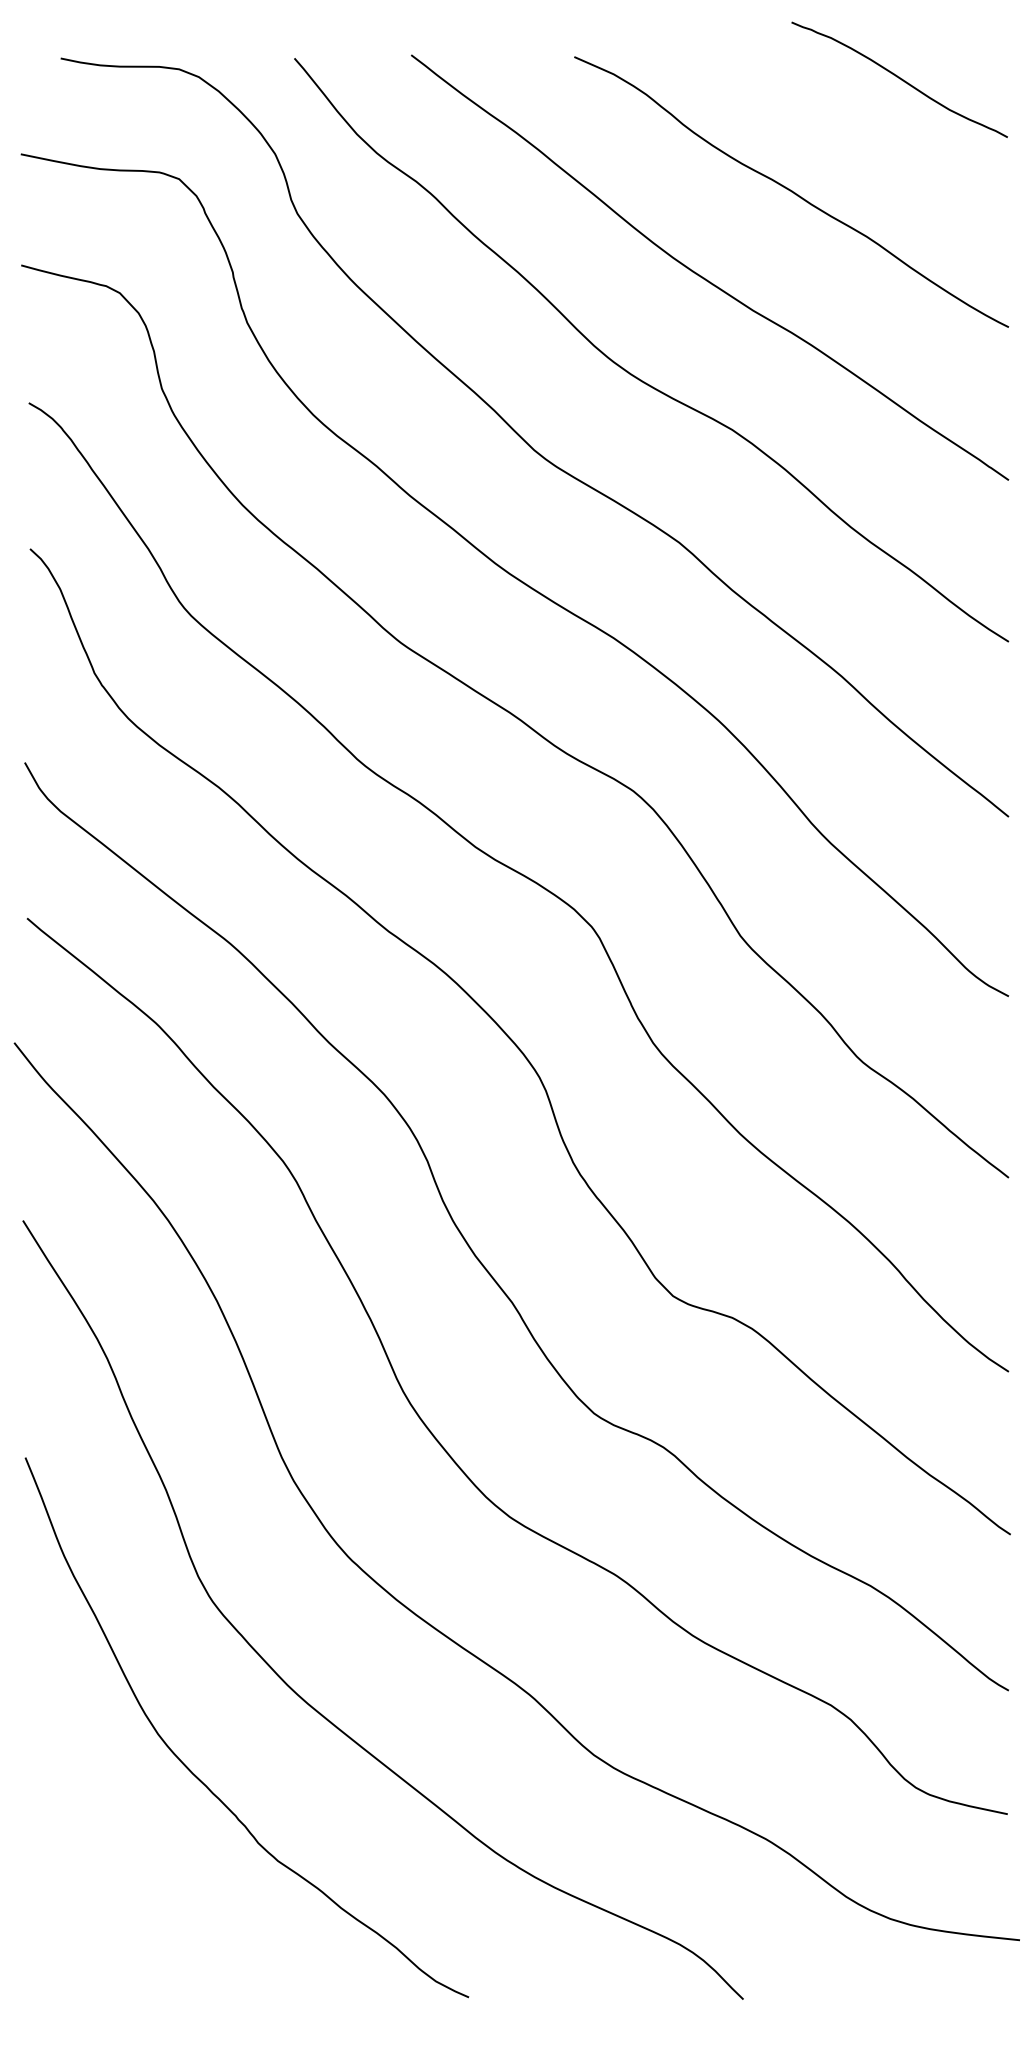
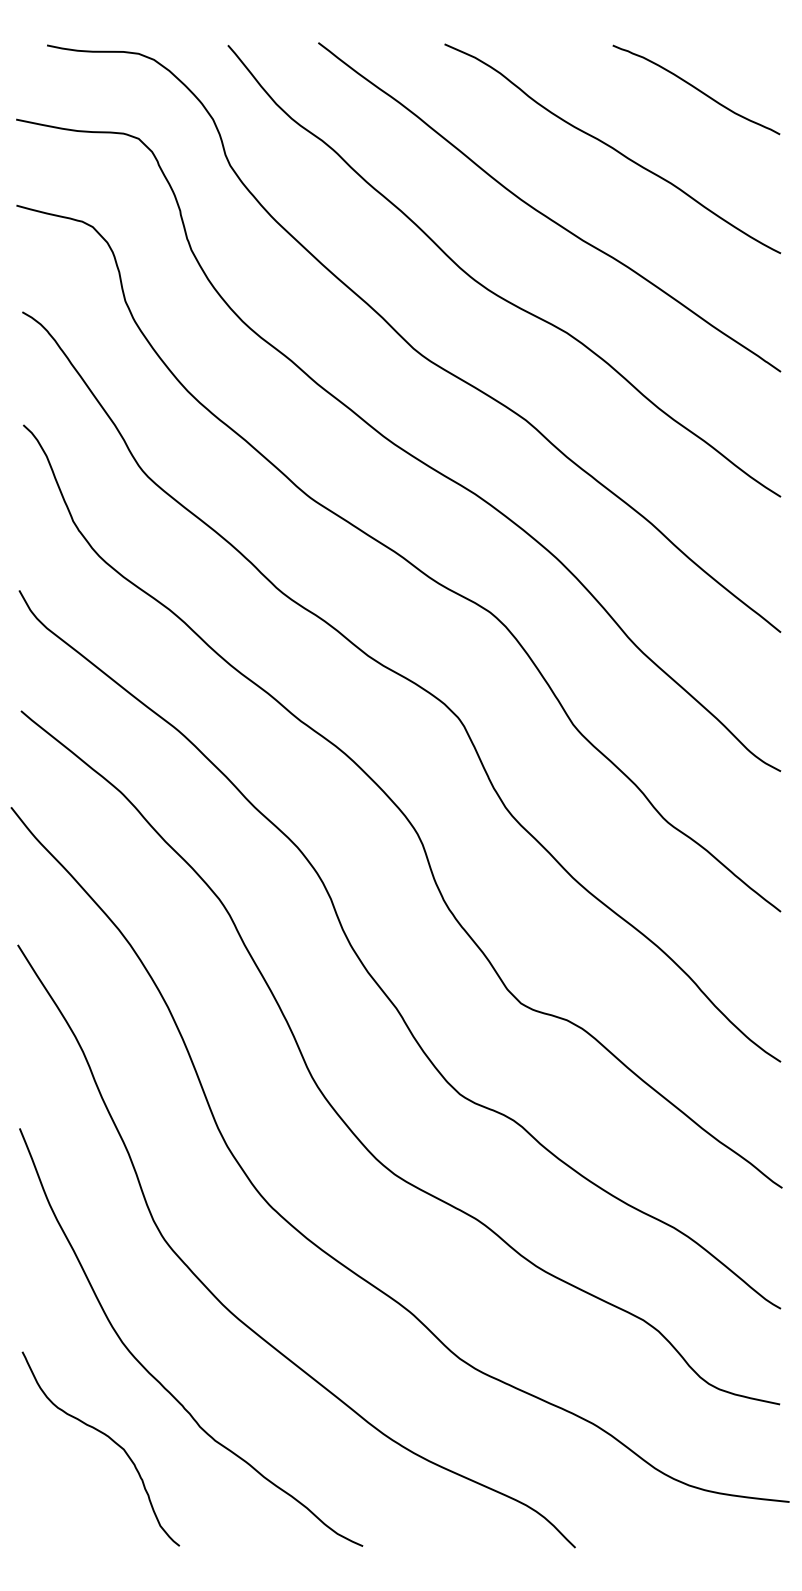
curve: (899, 79) -> (696, 89), moved
curve: (138, 1856) -> (107, 1437), added

